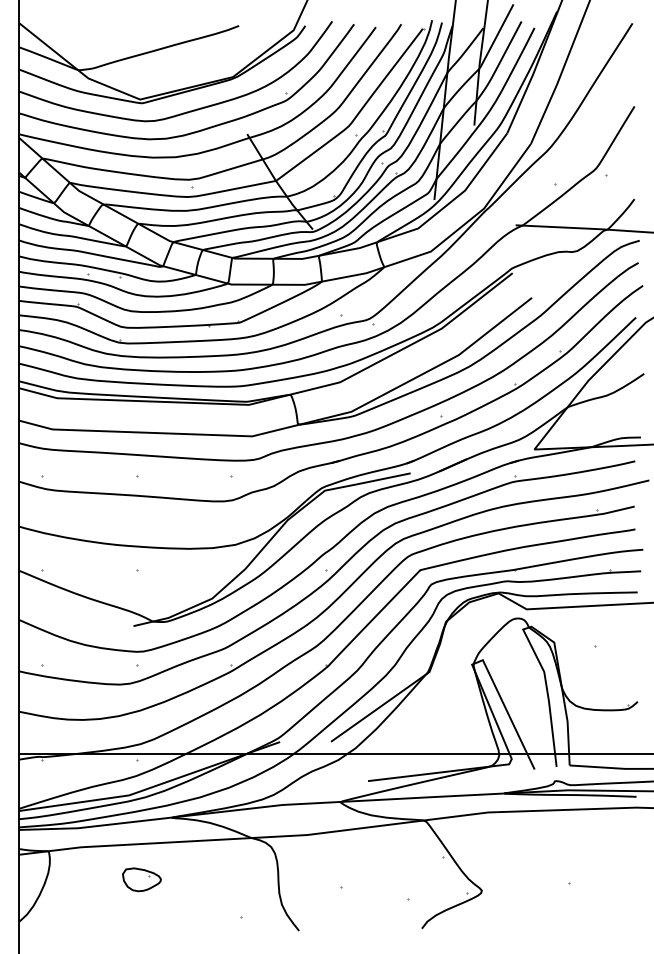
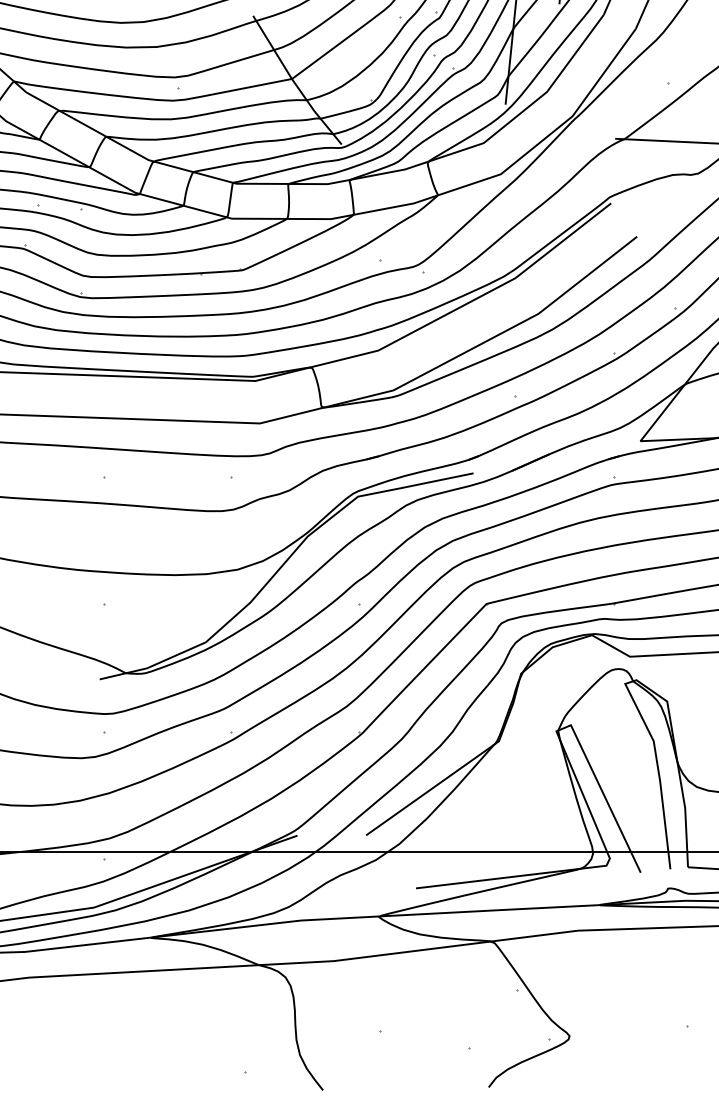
part: (141, 879) -> (110, 1021), removed

